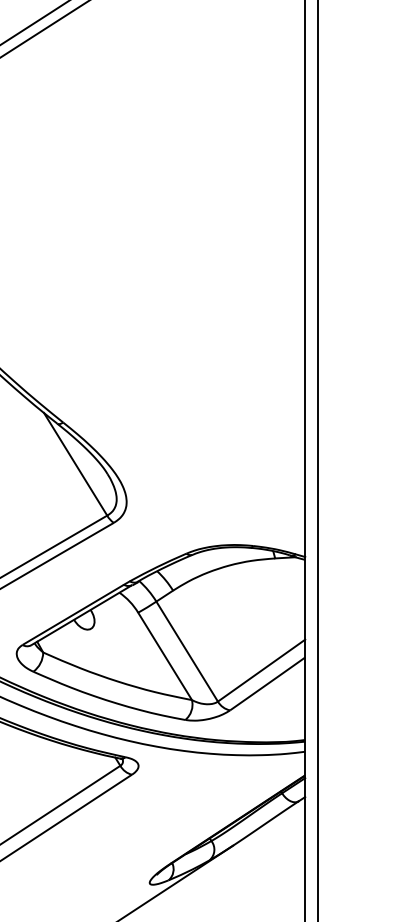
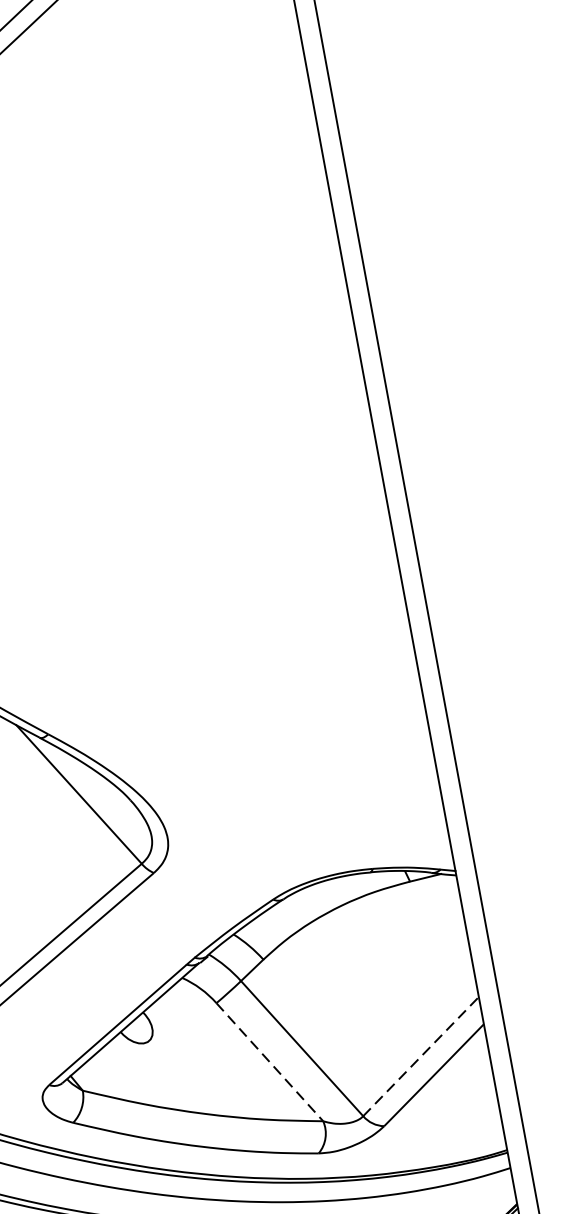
line: (165, 656) -> (270, 1062), solid -> dashed
line: (261, 670) -> (420, 1056), solid -> dashed

